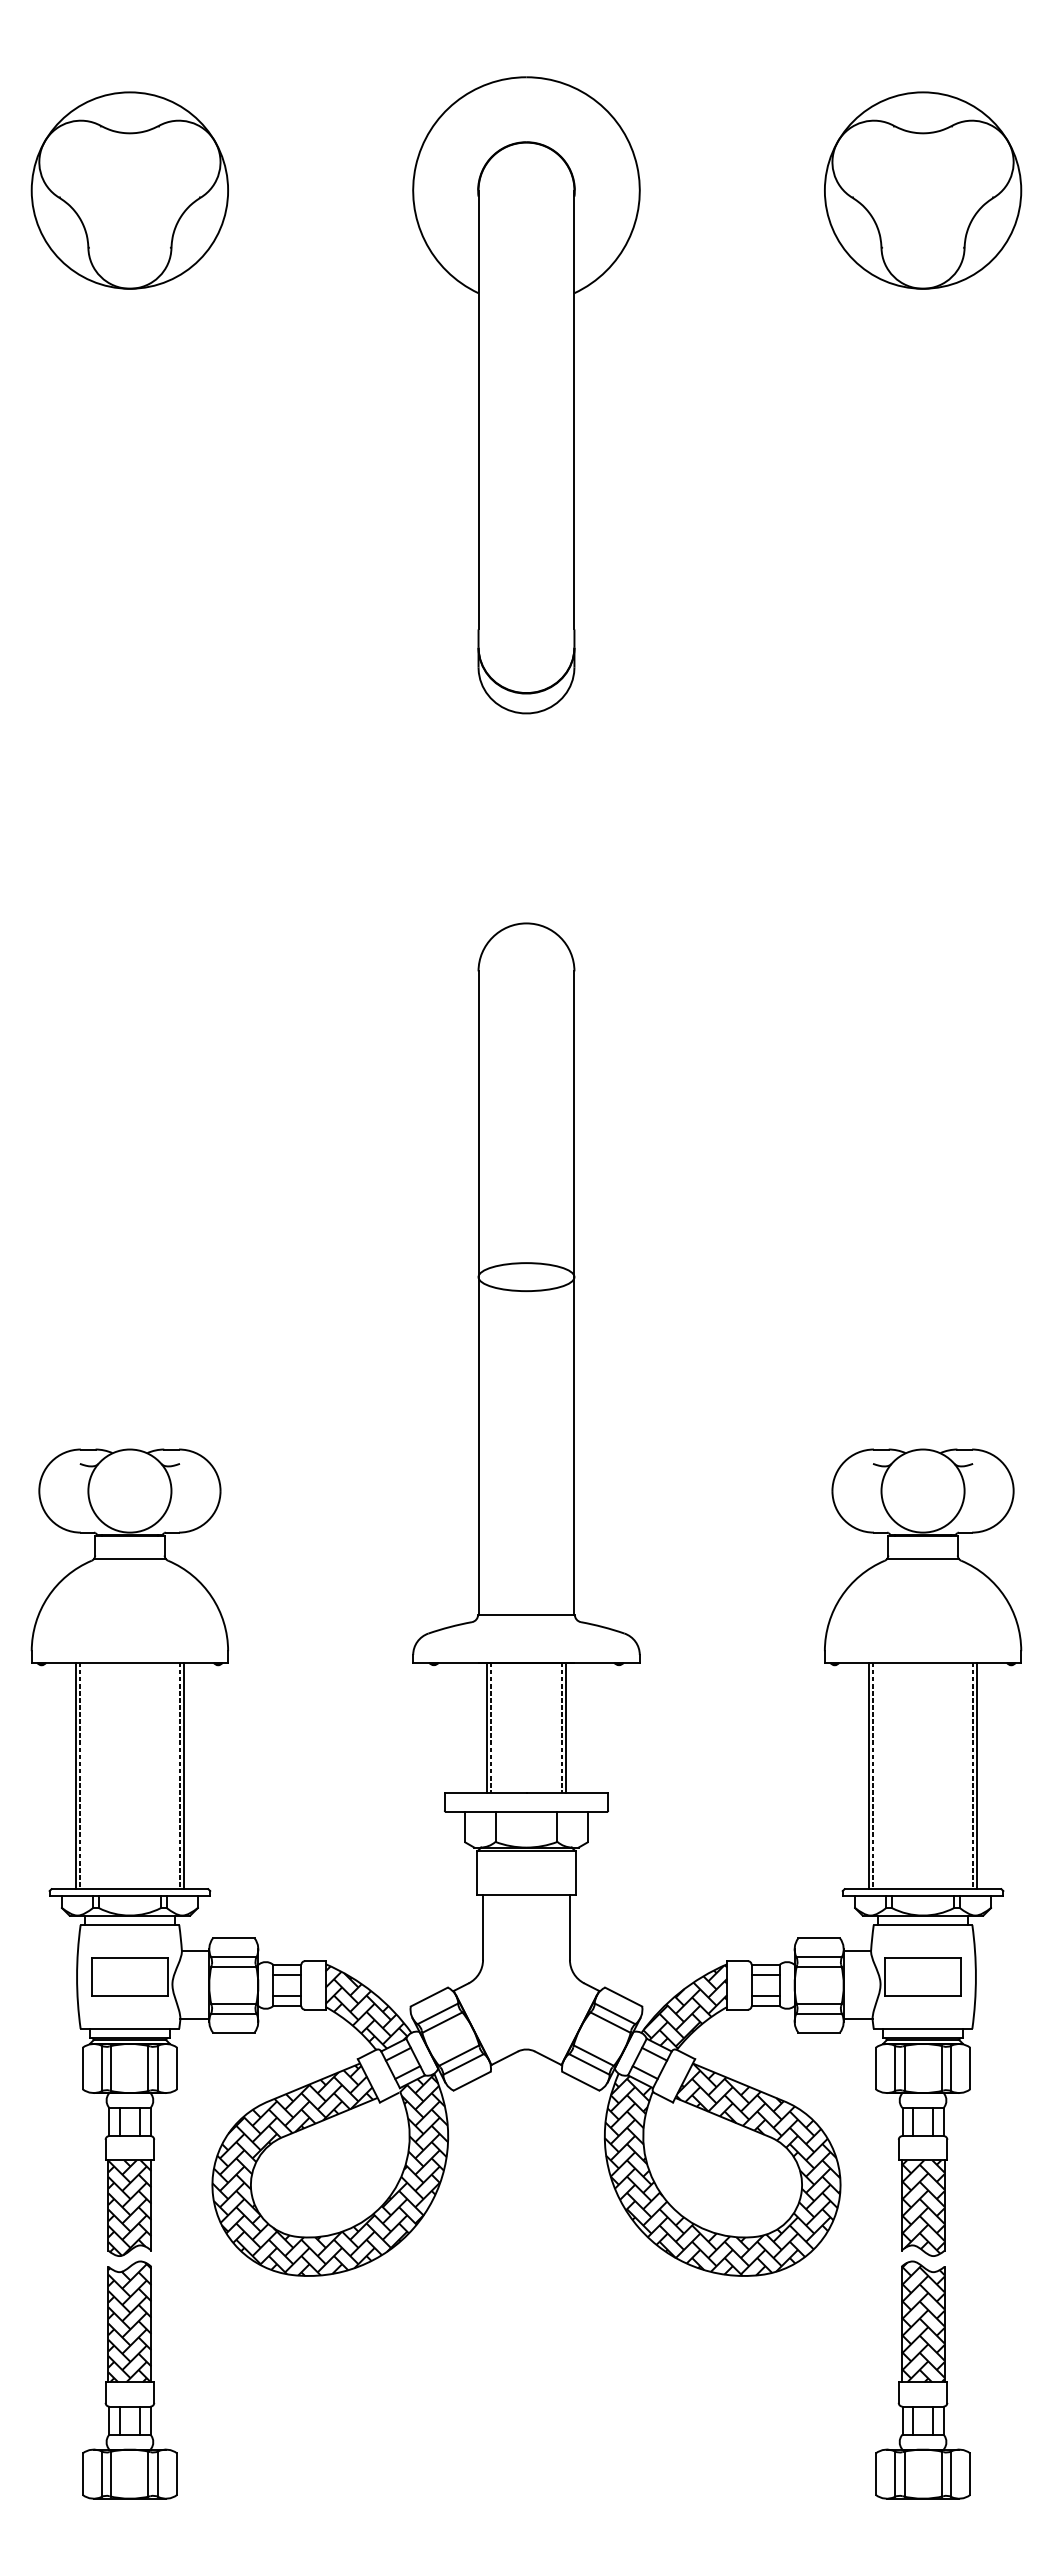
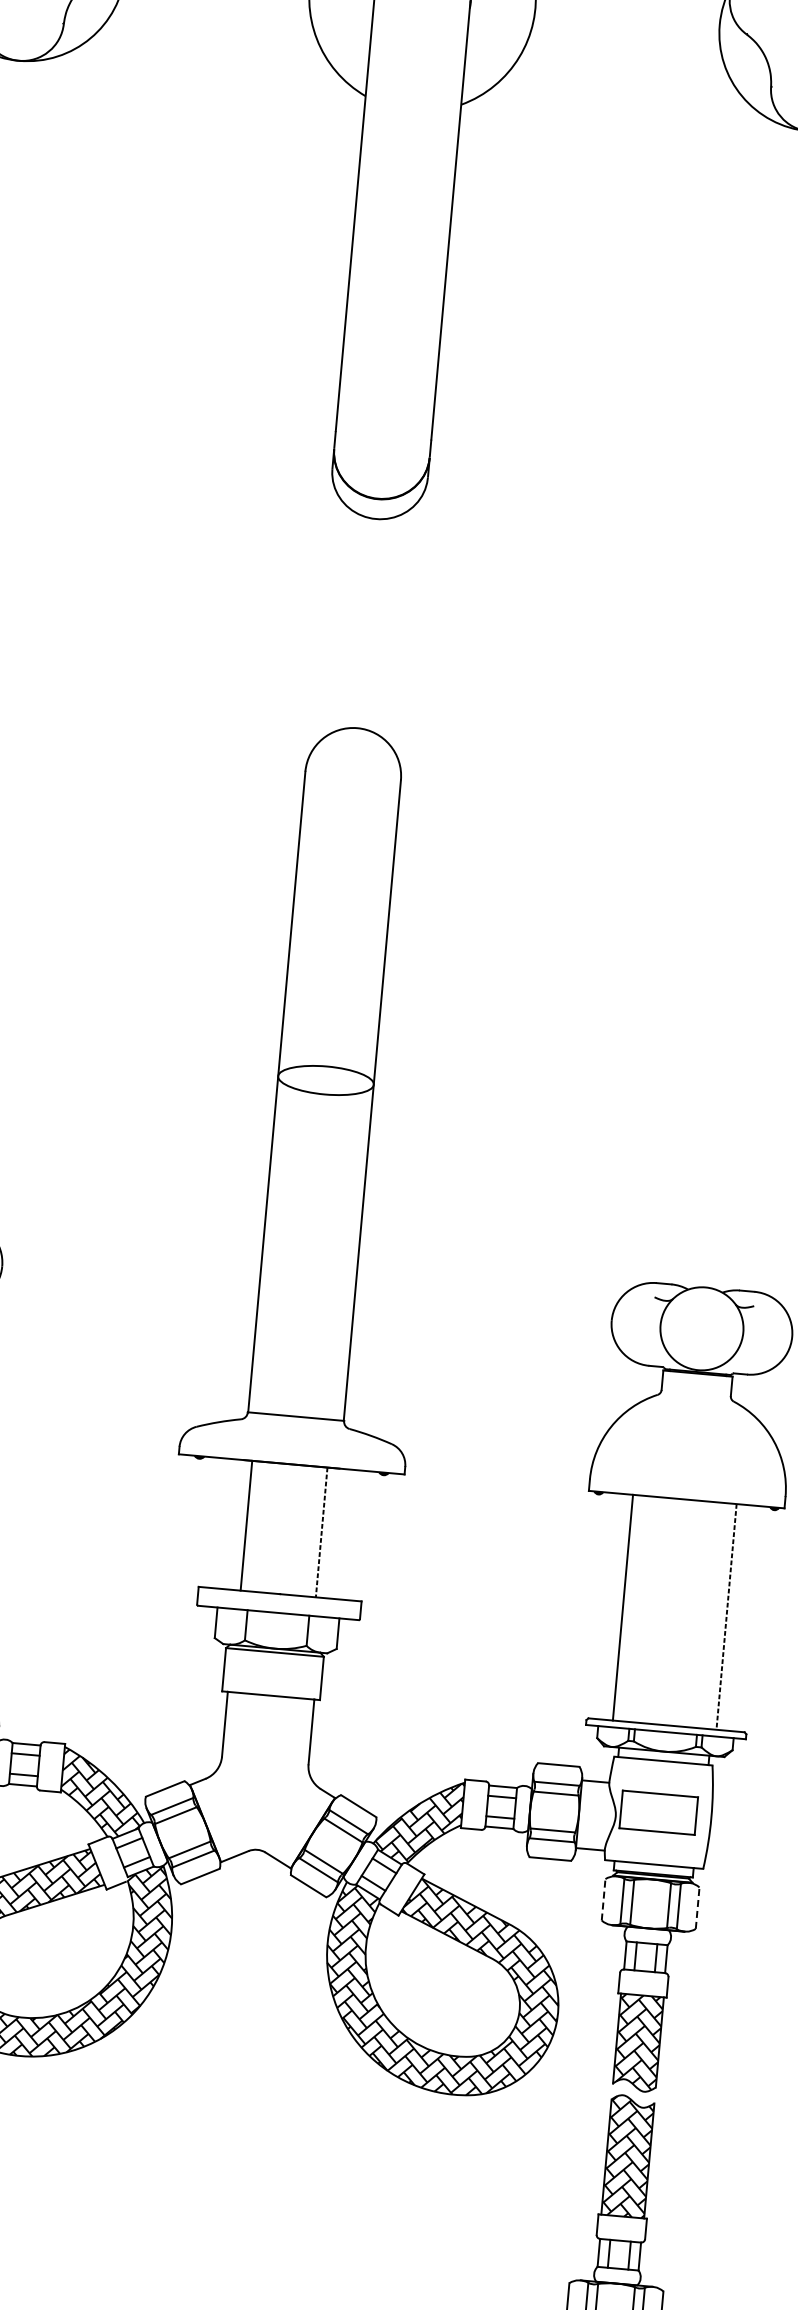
line: (922, 1558) -> (695, 1395), removed
line: (490, 1727) -> (250, 1525), removed
line: (566, 1727) -> (325, 1532), removed
line: (872, 1775) -> (626, 1607), removed
line: (976, 1775) -> (729, 1616), removed
line: (875, 2068) -> (603, 1899), solid -> dashed
line: (970, 2068) -> (697, 1908), solid -> dashed

